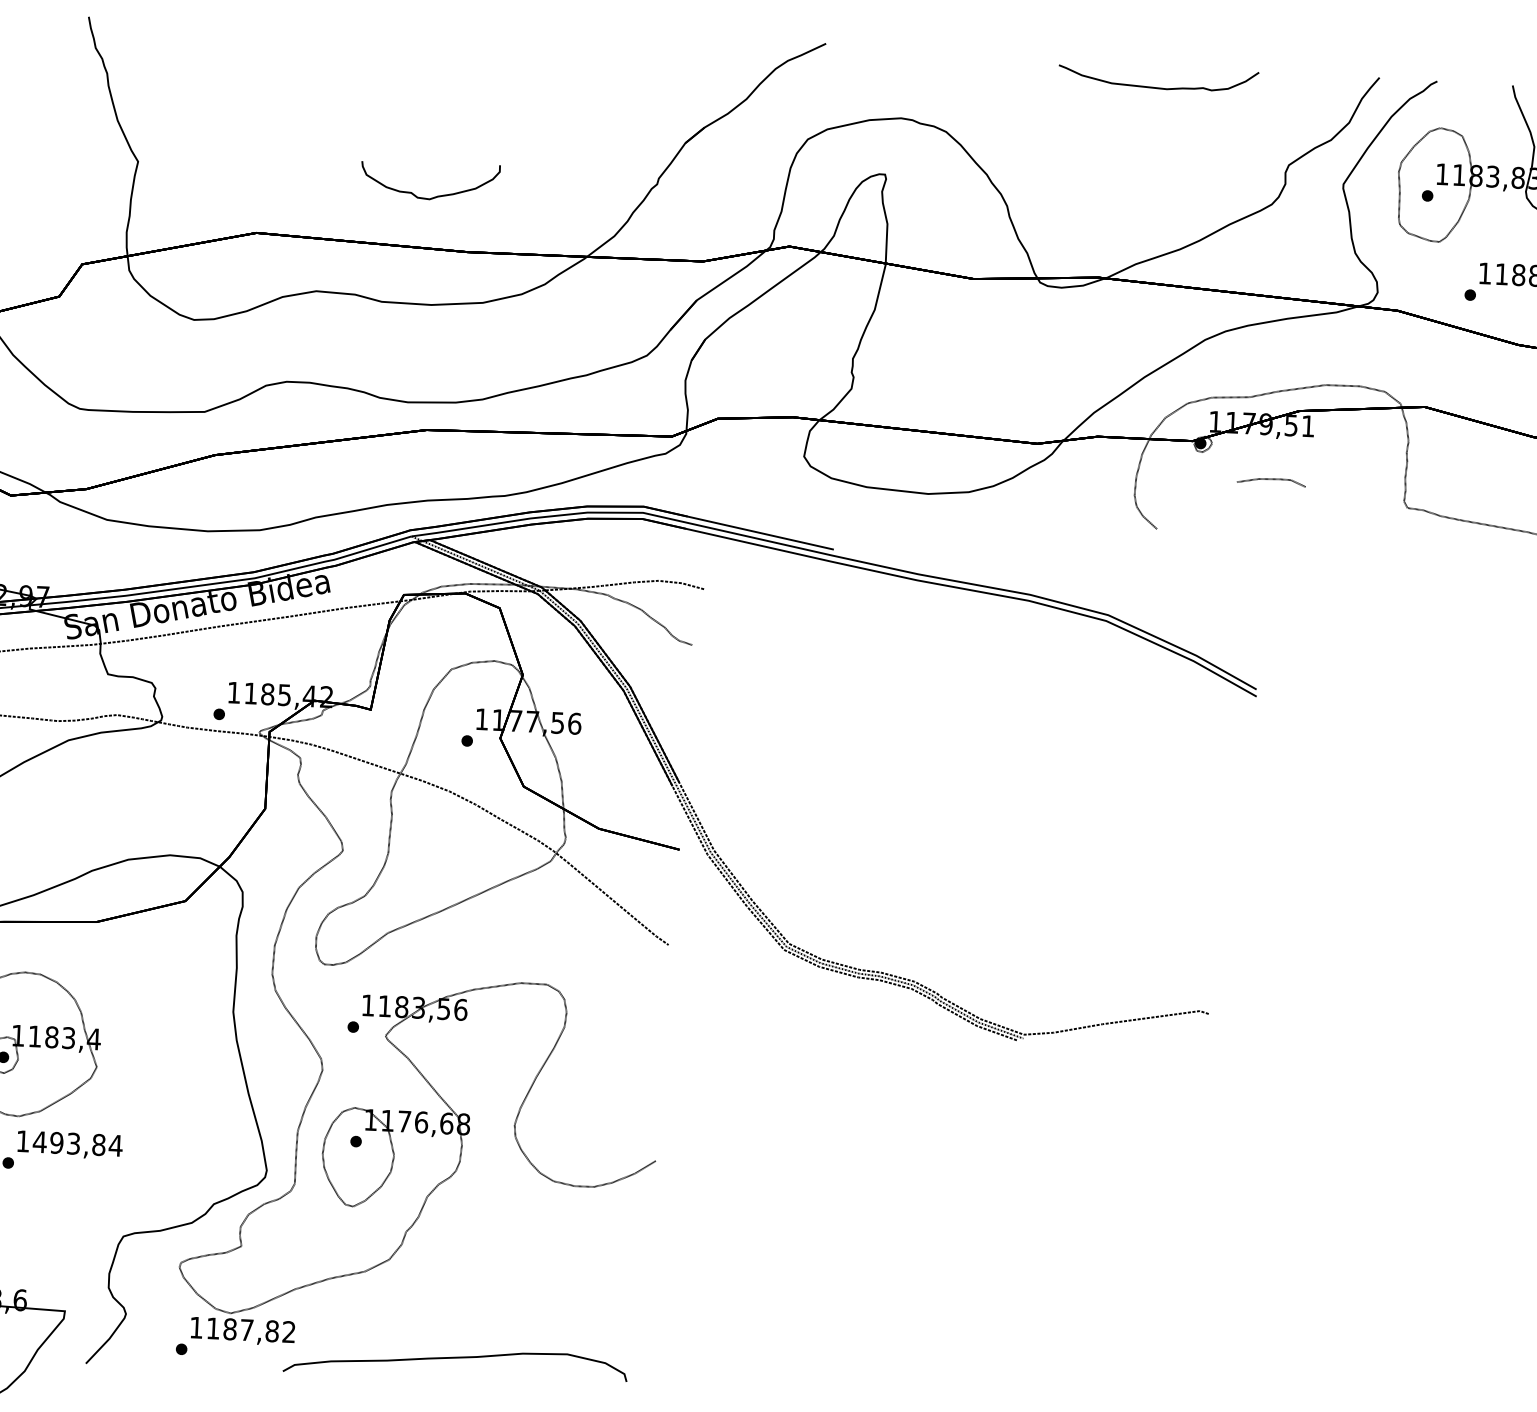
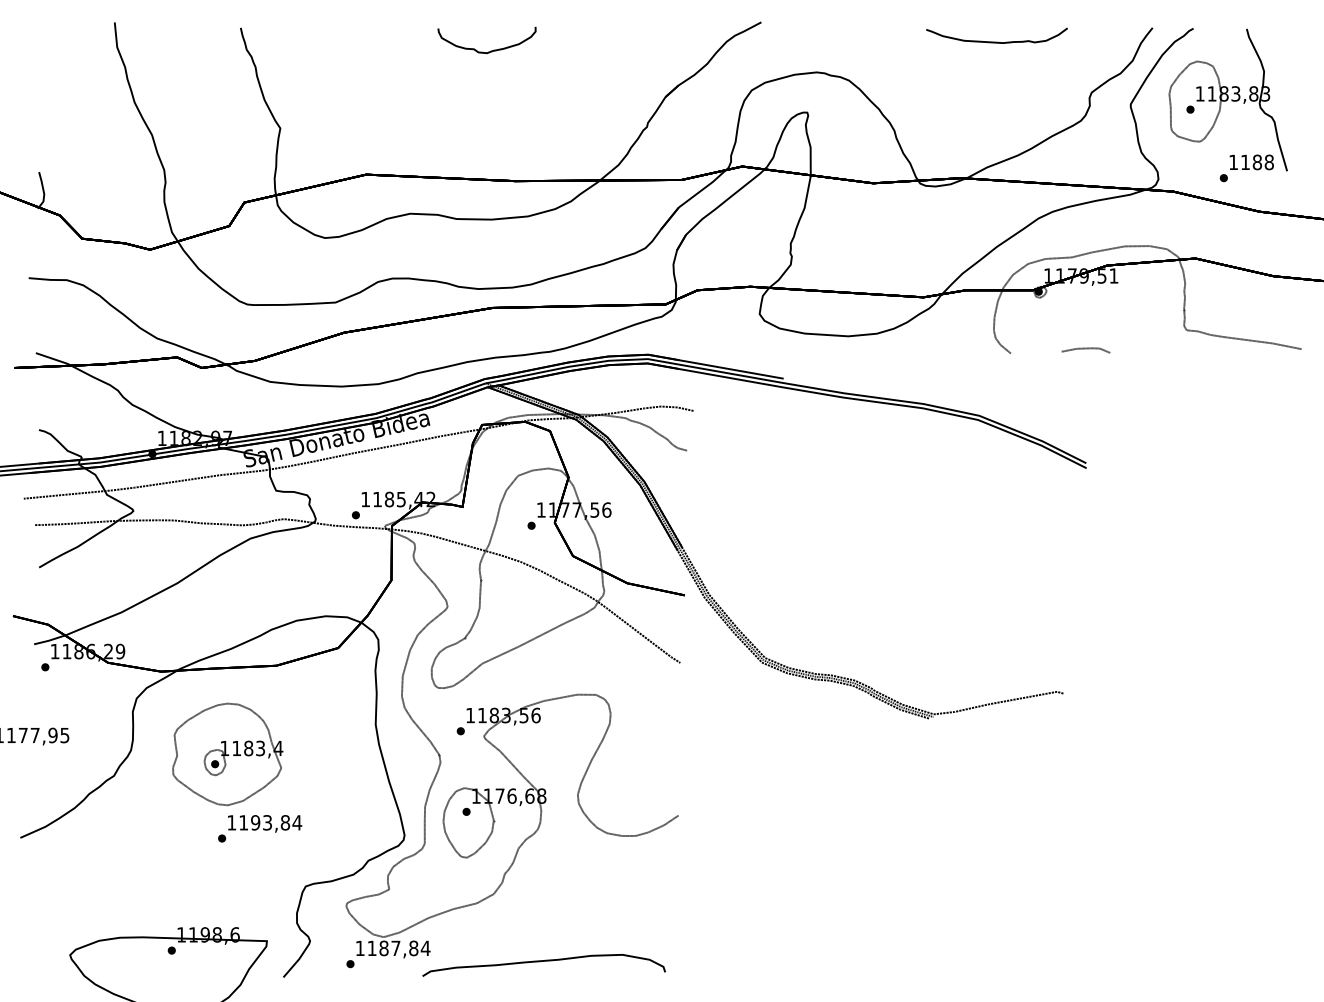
curve: (434, 195) -> (490, 50), moved
line: (1270, 480) -> (1085, 349), moved
text: (39, 1141) -> (243, 822), 1493,84 -> 1193,84
text: (288, 1330) -> (425, 947), 1187,82 -> 1187,84

